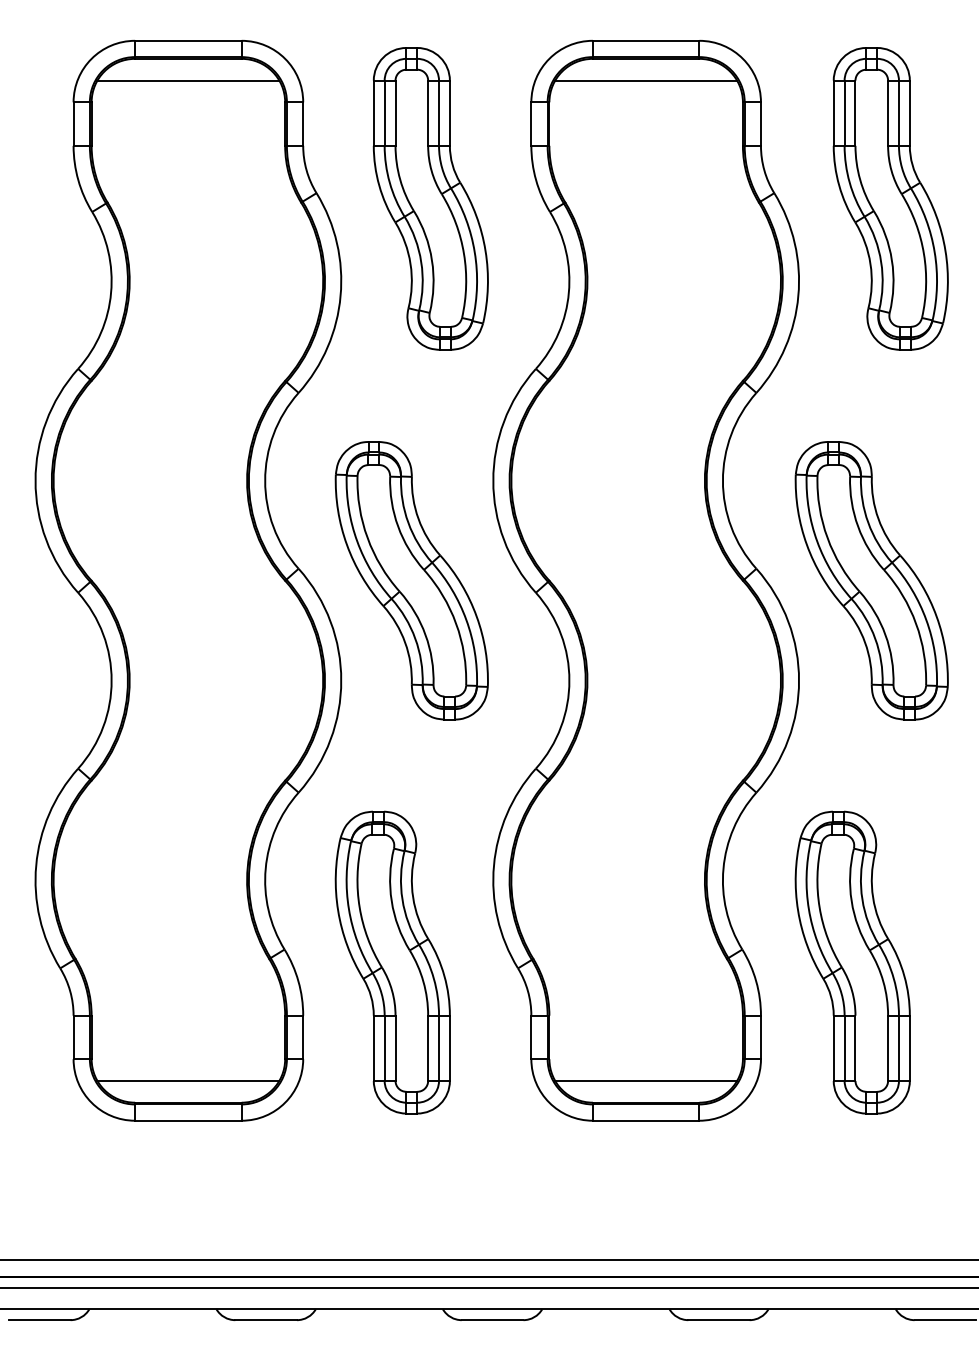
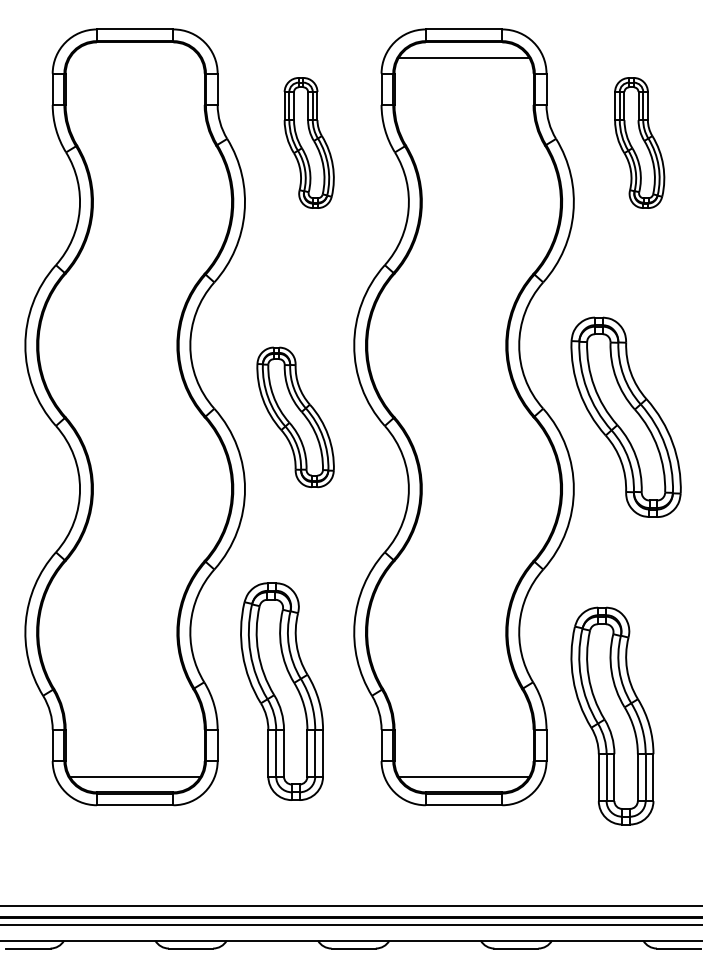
line: (188, 80) -> (135, 57), removed
part: (430, 198) -> (309, 142), size x0.6
part: (890, 198) -> (639, 142), size x0.6
part: (411, 580) -> (295, 417), size x0.7
part: (852, 962) -> (612, 716), moved

